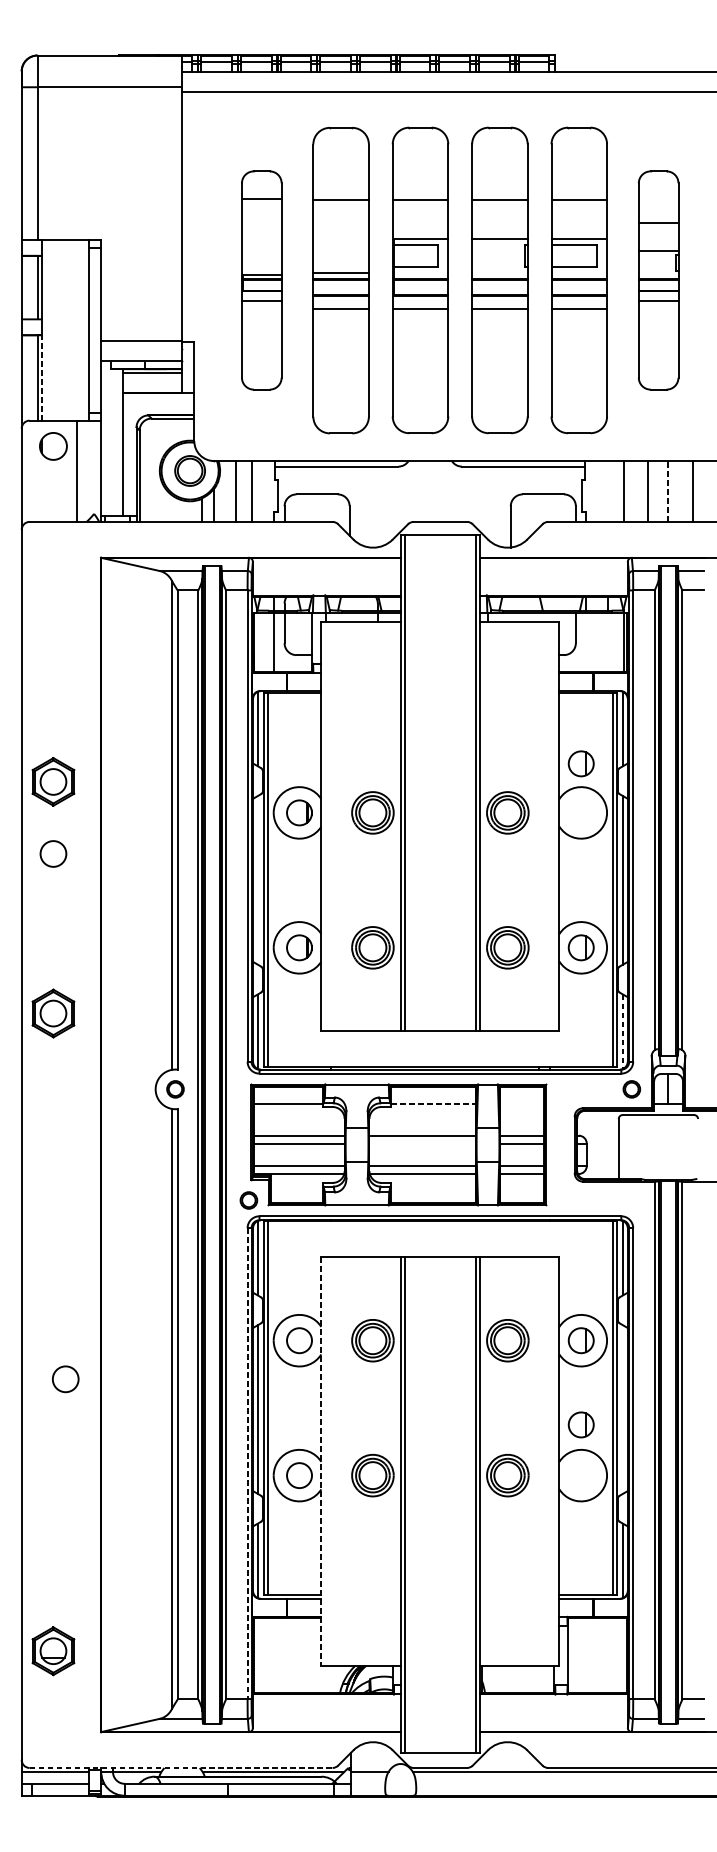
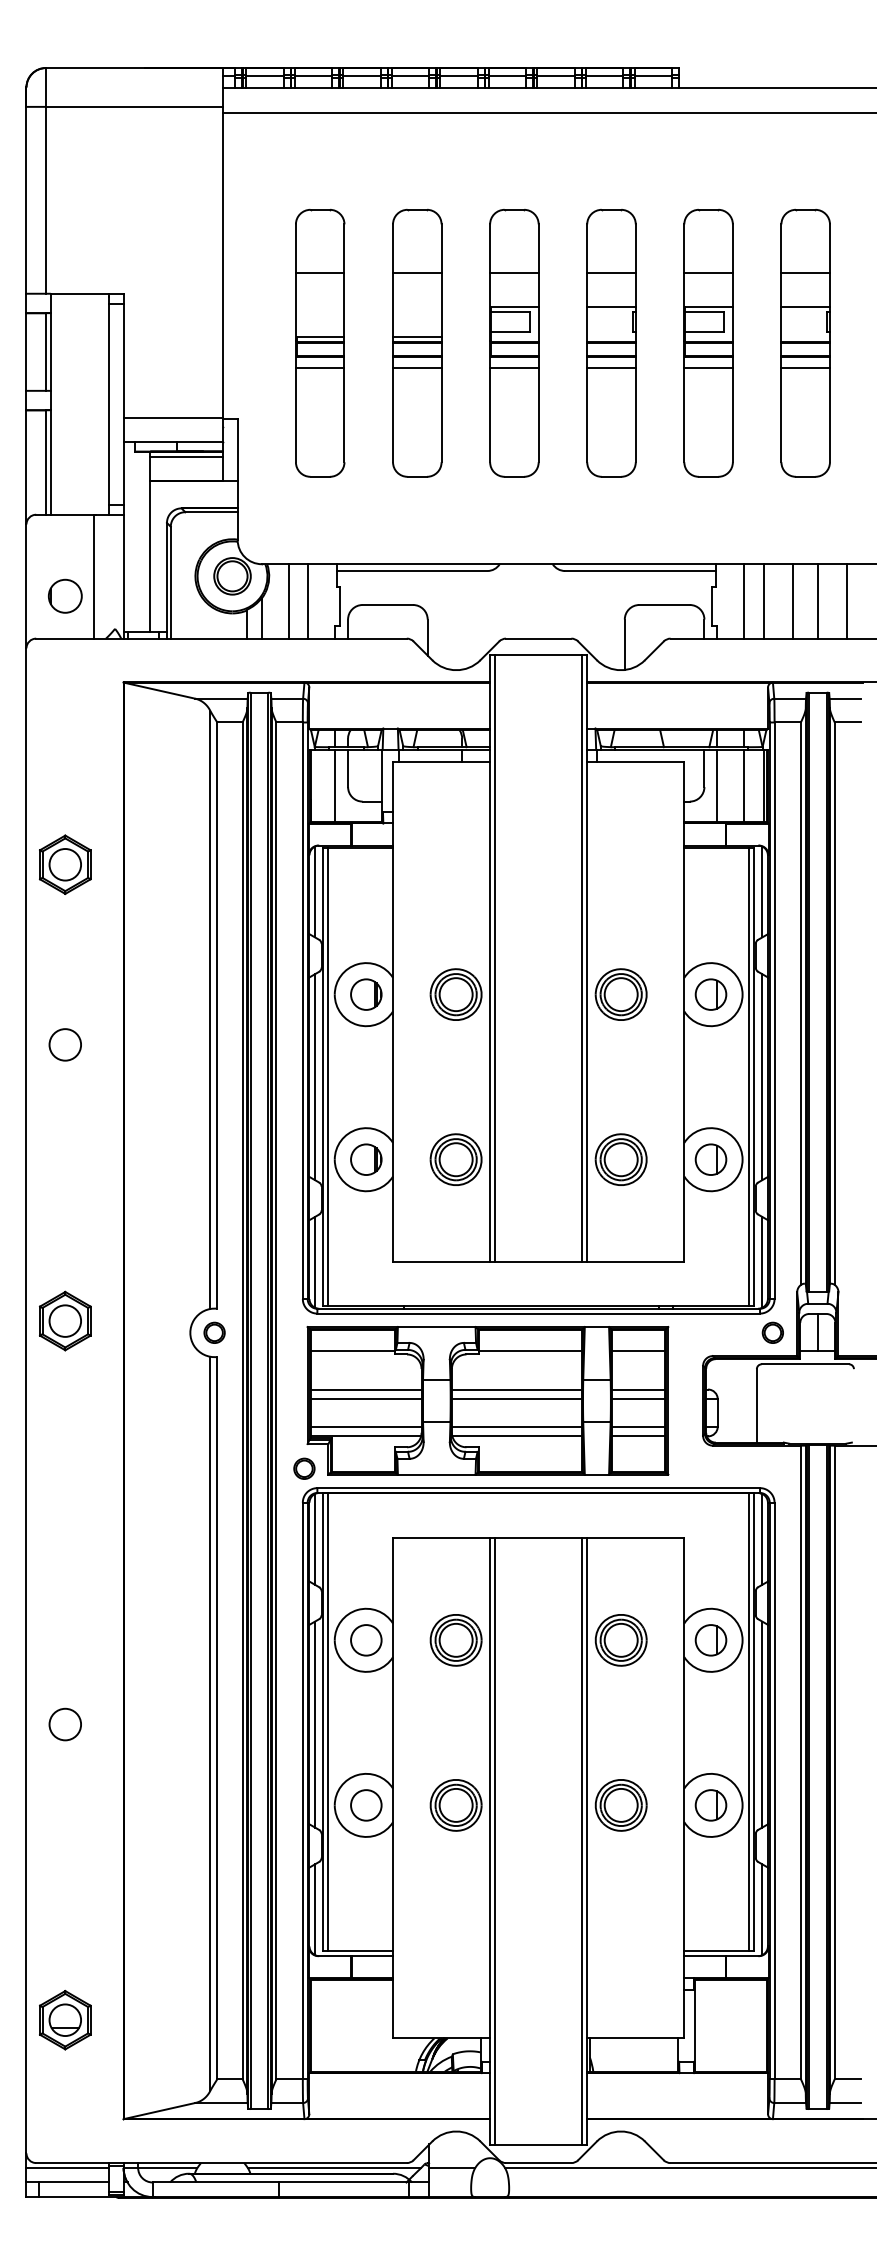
line: (261, 198) -> (319, 273), moved
part: (341, 279) -> (417, 342), size x0.71
part: (420, 280) -> (514, 343), size x0.71
part: (499, 280) -> (611, 343), size x0.71
part: (579, 280) -> (708, 343), size x0.71
line: (41, 377) -> (50, 462), dashed -> solid
part: (52, 445) -> (64, 595), moved
line: (668, 490) -> (817, 600), dashed -> solid
line: (608, 491) -> (744, 601), added
line: (586, 641) -> (717, 785), added
line: (608, 641) -> (744, 785), added
part: (580, 763) -> (710, 994), moved
part: (53, 781) -> (65, 864), moved
line: (257, 880) -> (314, 1077), added
part: (53, 1013) -> (65, 1320), moved
line: (623, 1031) -> (762, 1262), dashed -> solid
line: (433, 1103) -> (530, 1350), dashed -> solid
line: (521, 1103) -> (638, 1350), added
line: (422, 1143) -> (516, 1399), added
circle: (65, 1379) -> (64, 1724), moved
line: (623, 1409) -> (762, 1724), added
part: (580, 1425) -> (710, 1805), moved
line: (321, 1461) -> (393, 1788), dashed -> solid
line: (247, 1464) -> (302, 1791), dashed -> solid
line: (181, 1768) -> (221, 2163), dashed -> solid

